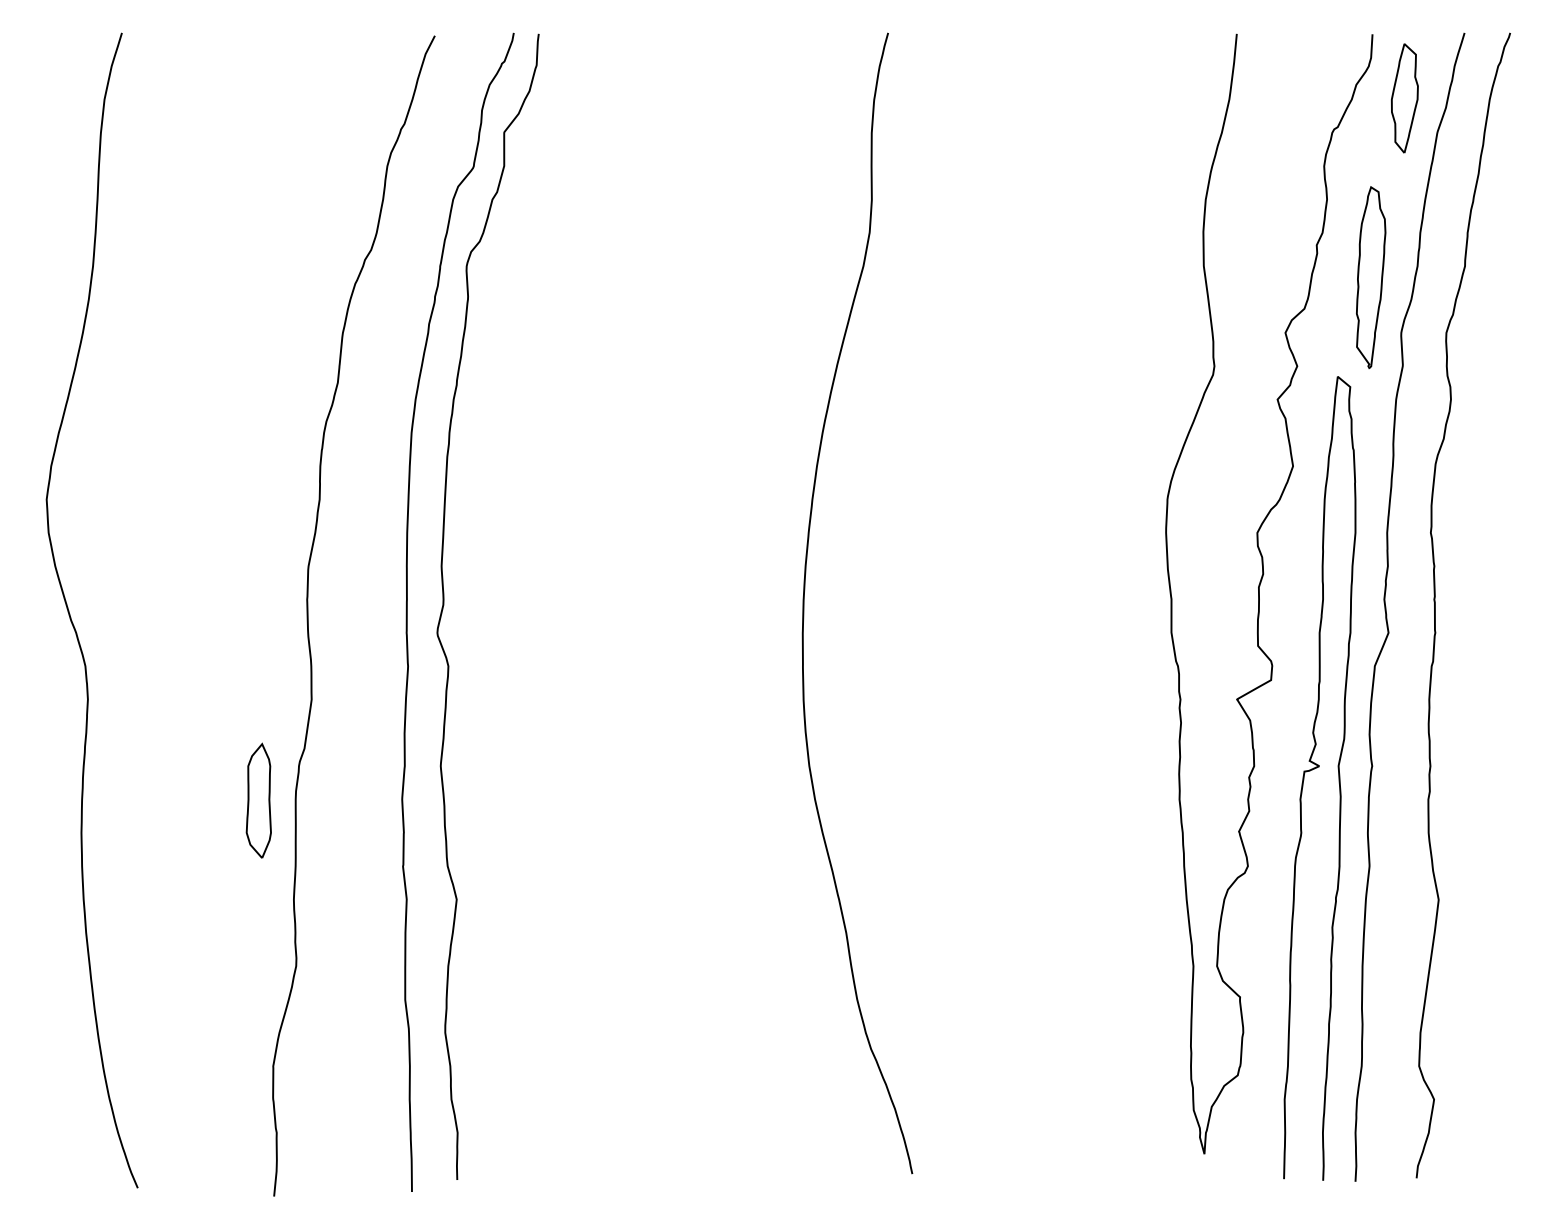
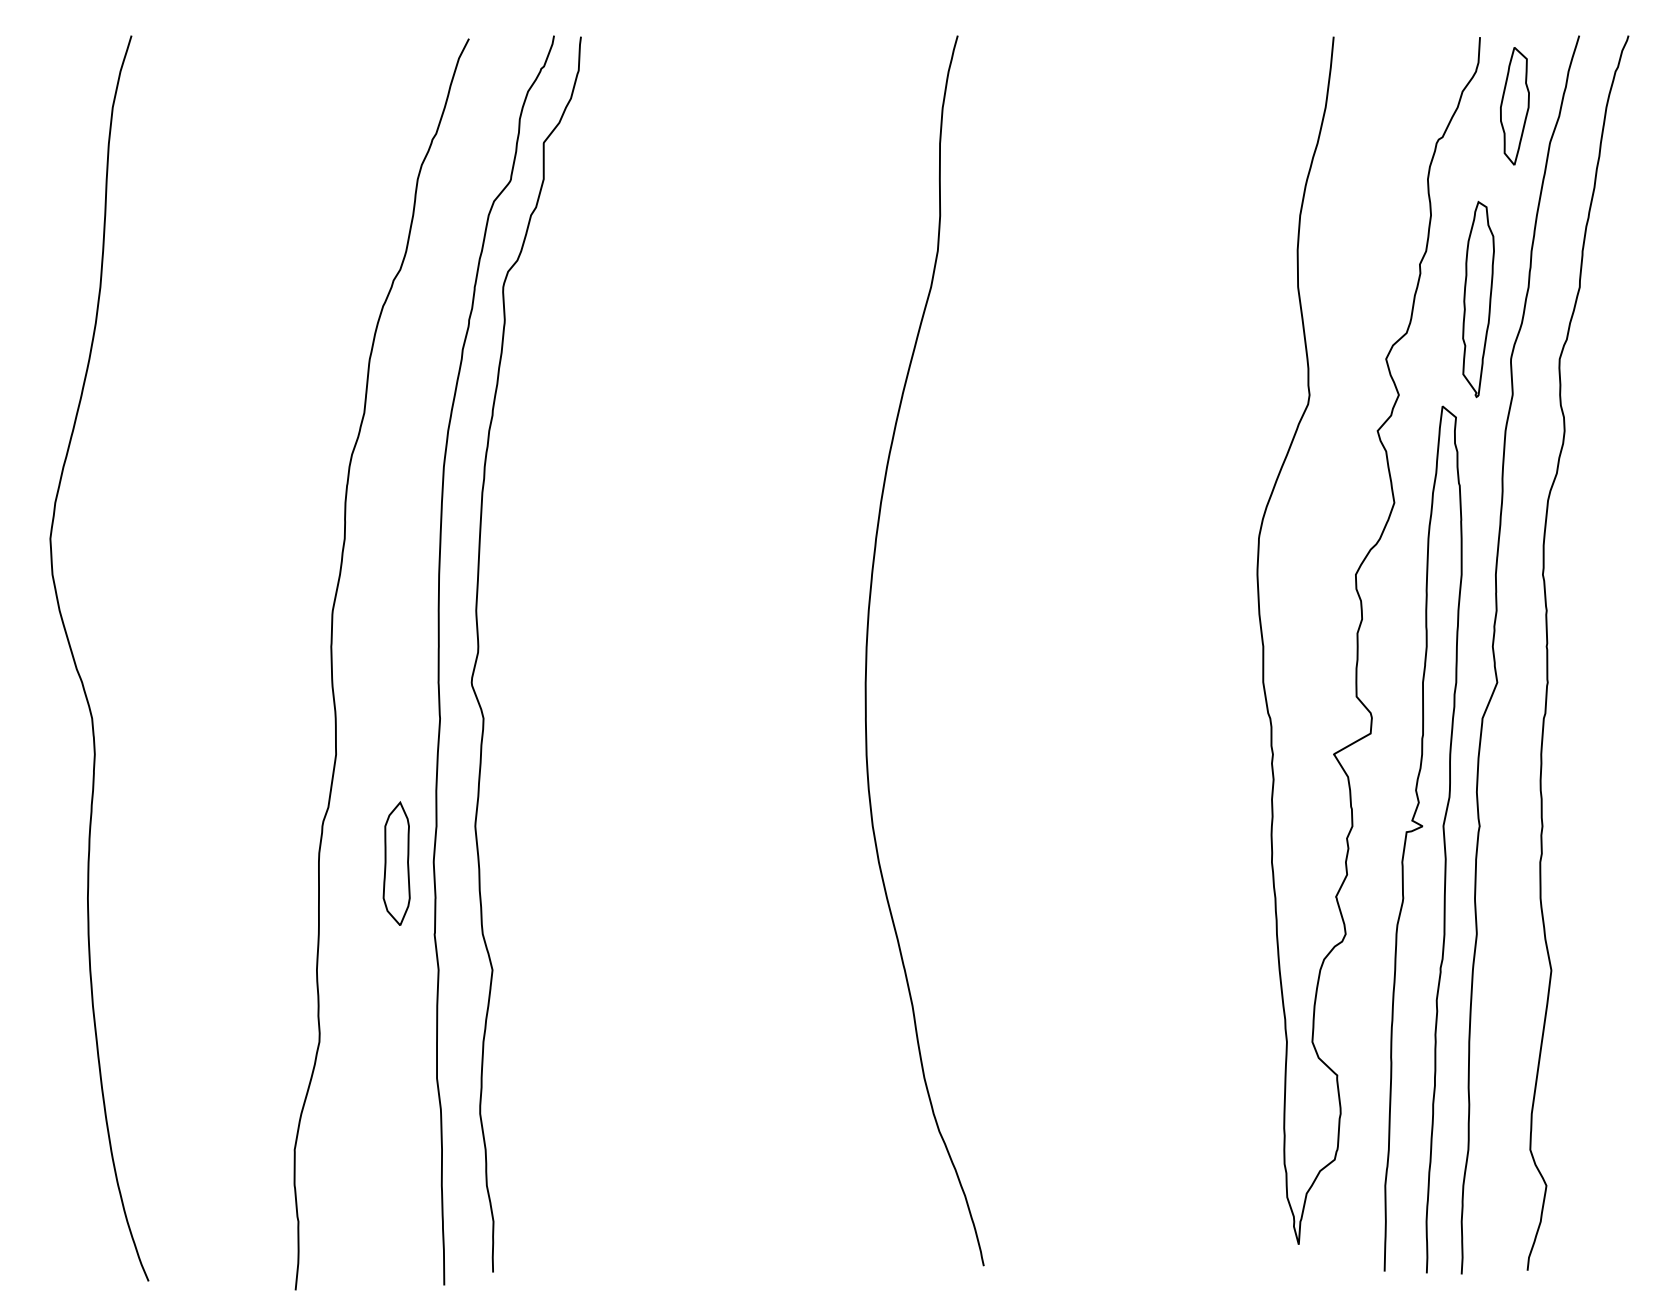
part: (258, 800) -> (396, 863), moved

